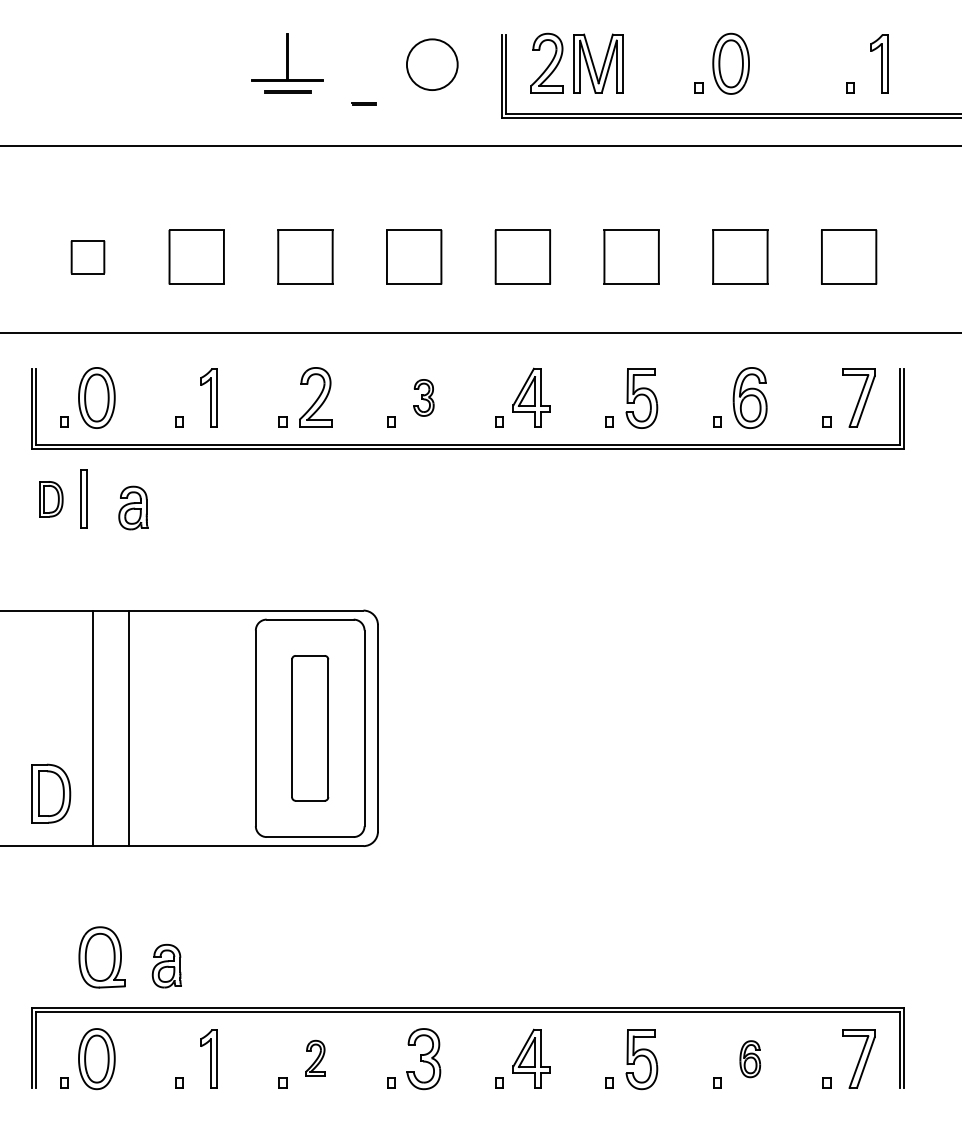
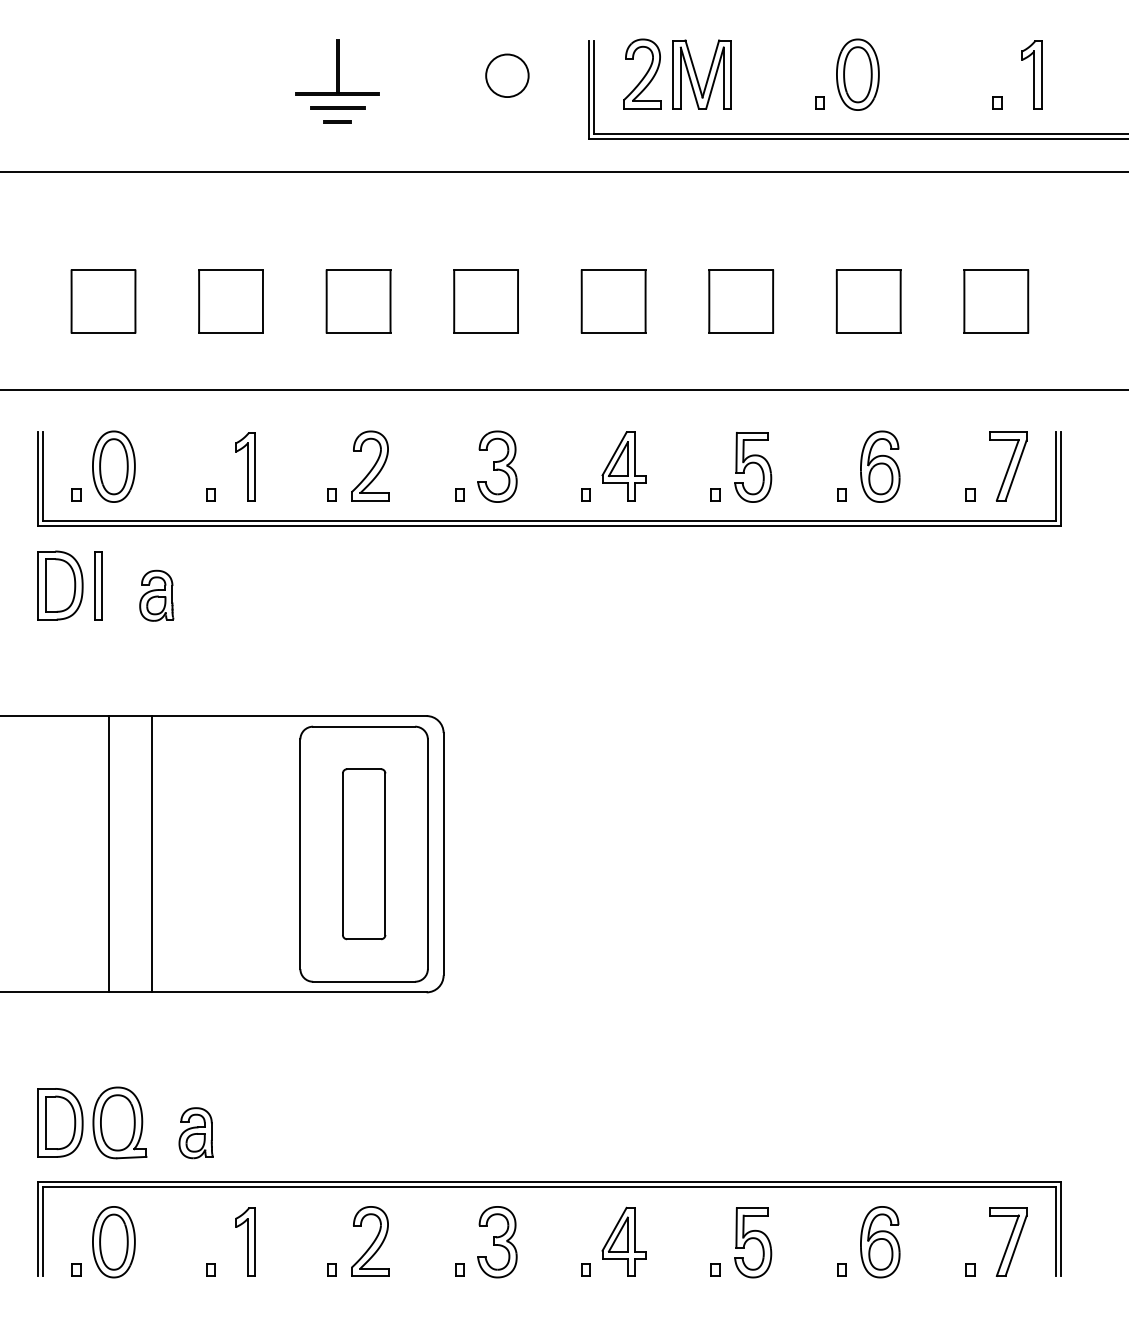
circle: (432, 64) -> (507, 75), size x0.71
line: (364, 103) -> (337, 121), moved
part: (87, 257) -> (103, 301), size x1.67
part: (423, 397) -> (497, 466), size x1.67
part: (51, 499) -> (60, 585), size x1.67
part: (51, 793) -> (60, 1122), moved
part: (315, 1058) -> (370, 1241), size x1.67
part: (750, 1059) -> (880, 1242), size x1.67

